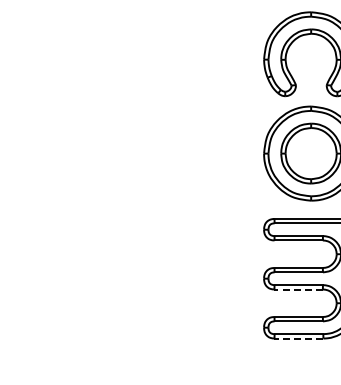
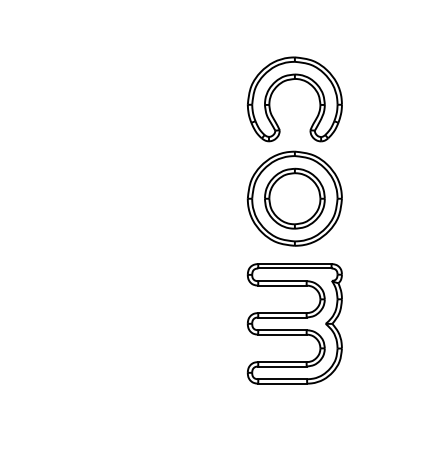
line: (297, 289) -> (281, 334), dashed -> solid
line: (298, 338) -> (282, 383), dashed -> solid

